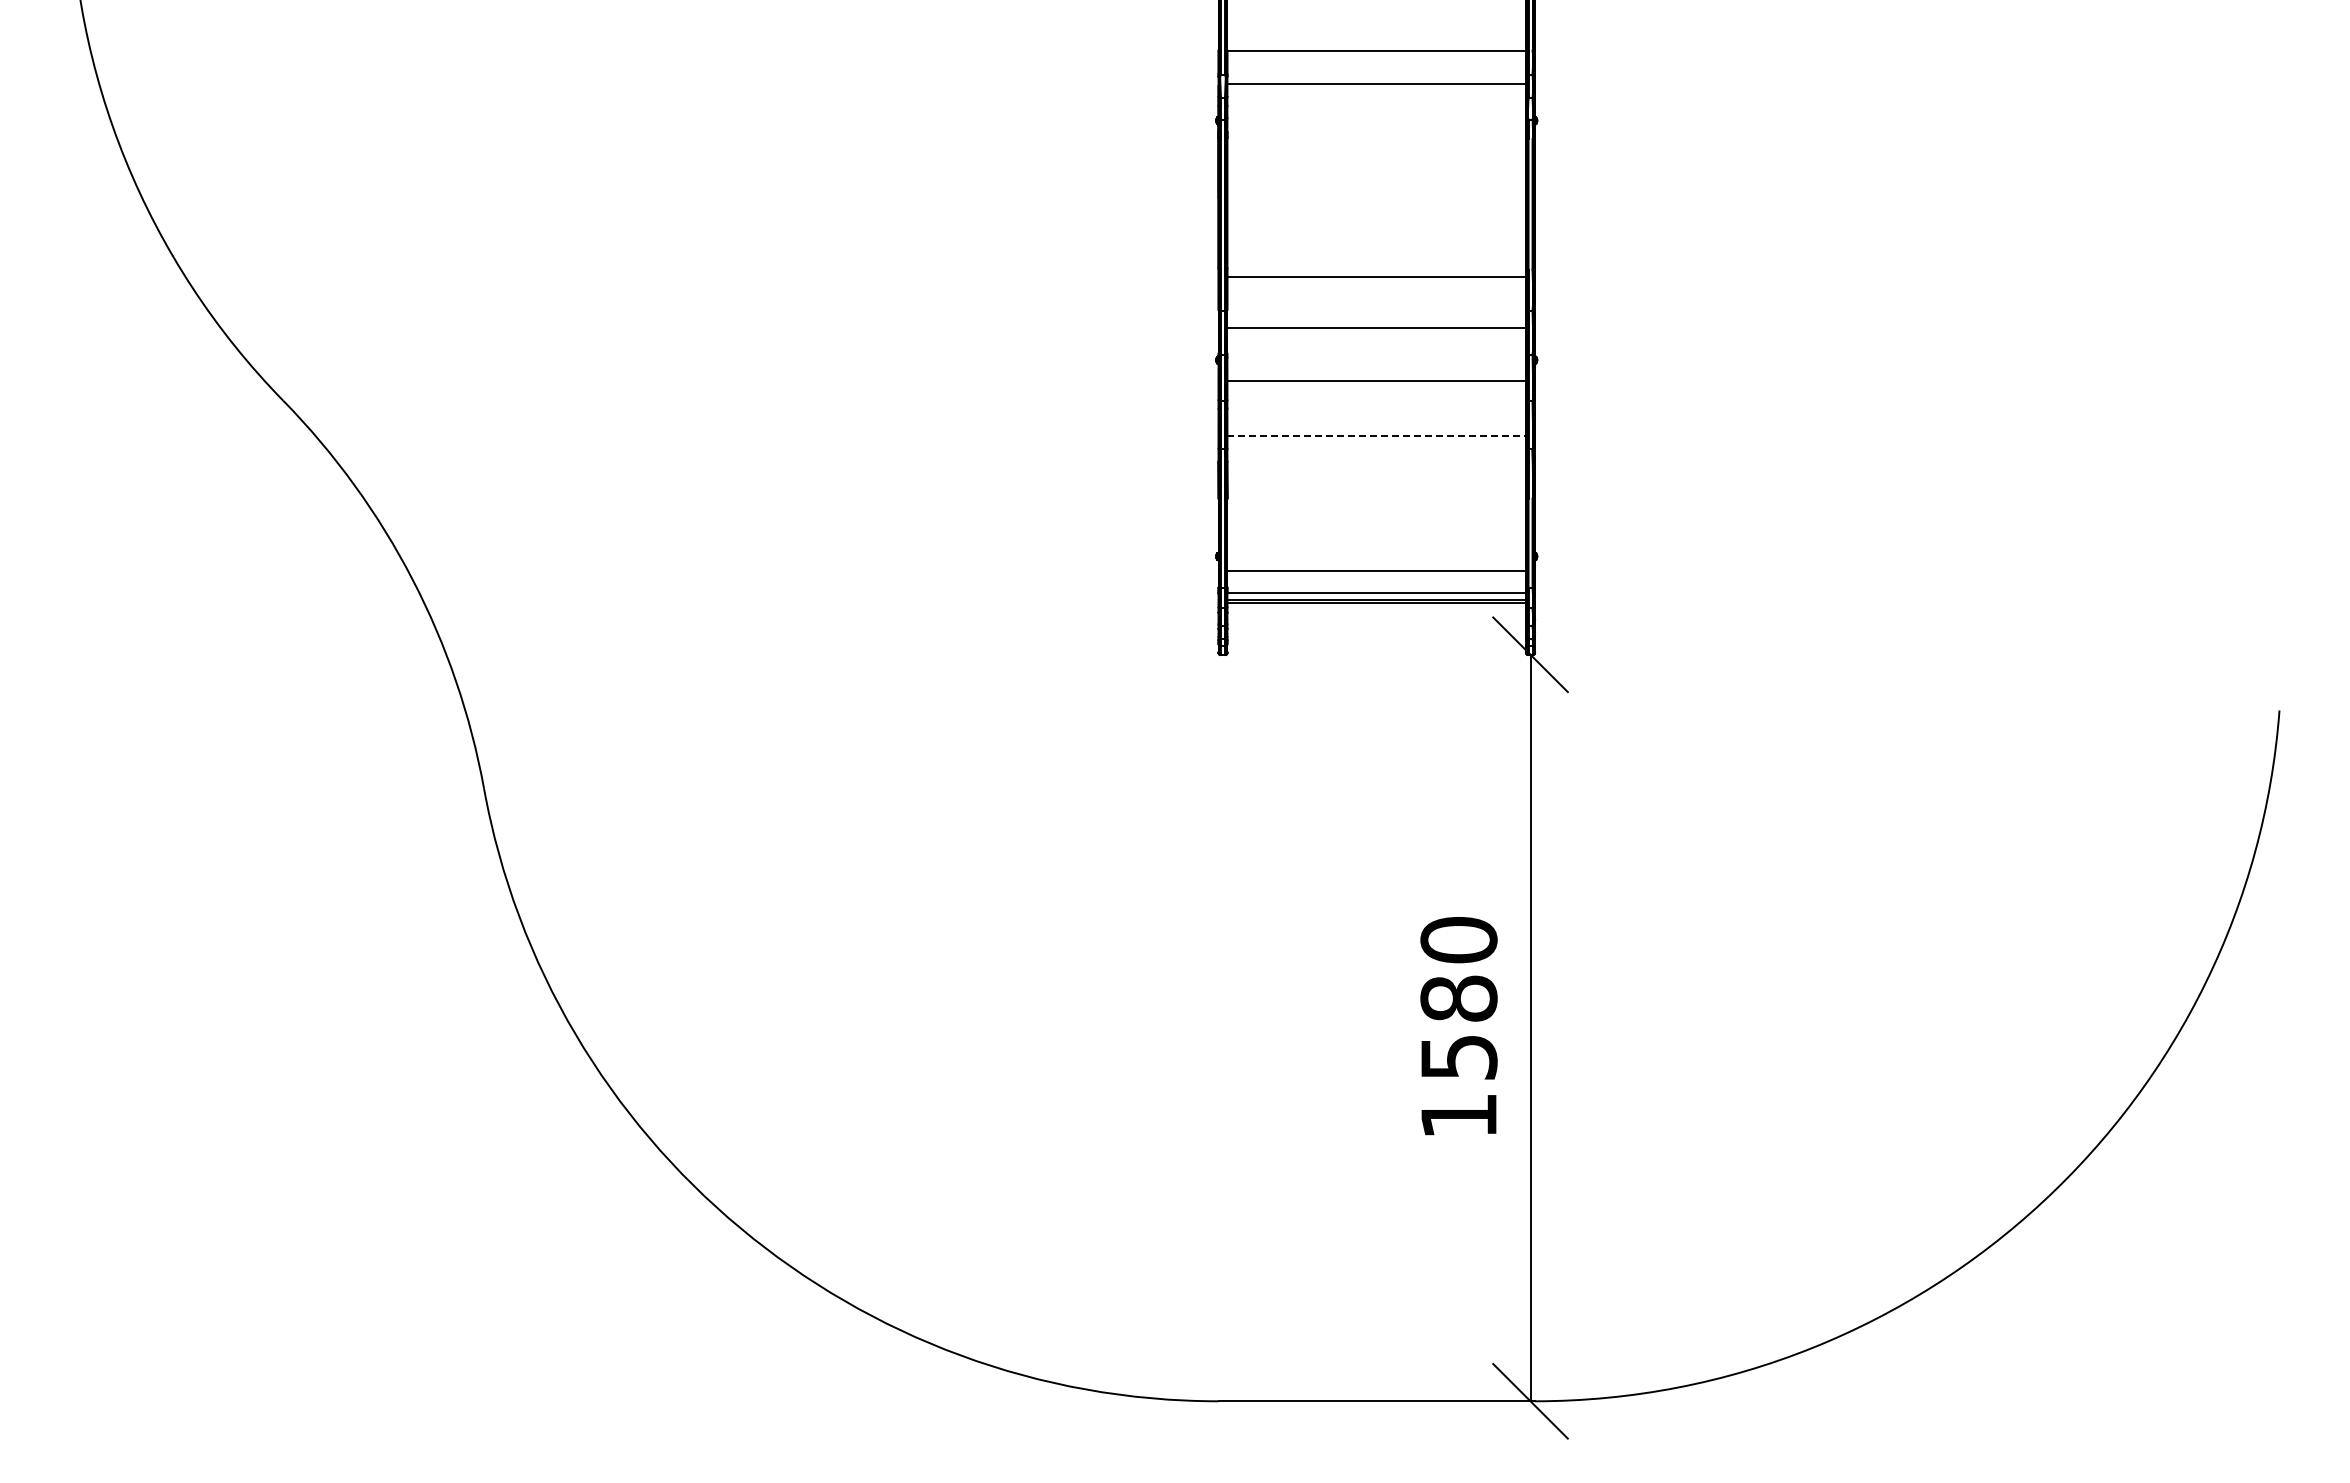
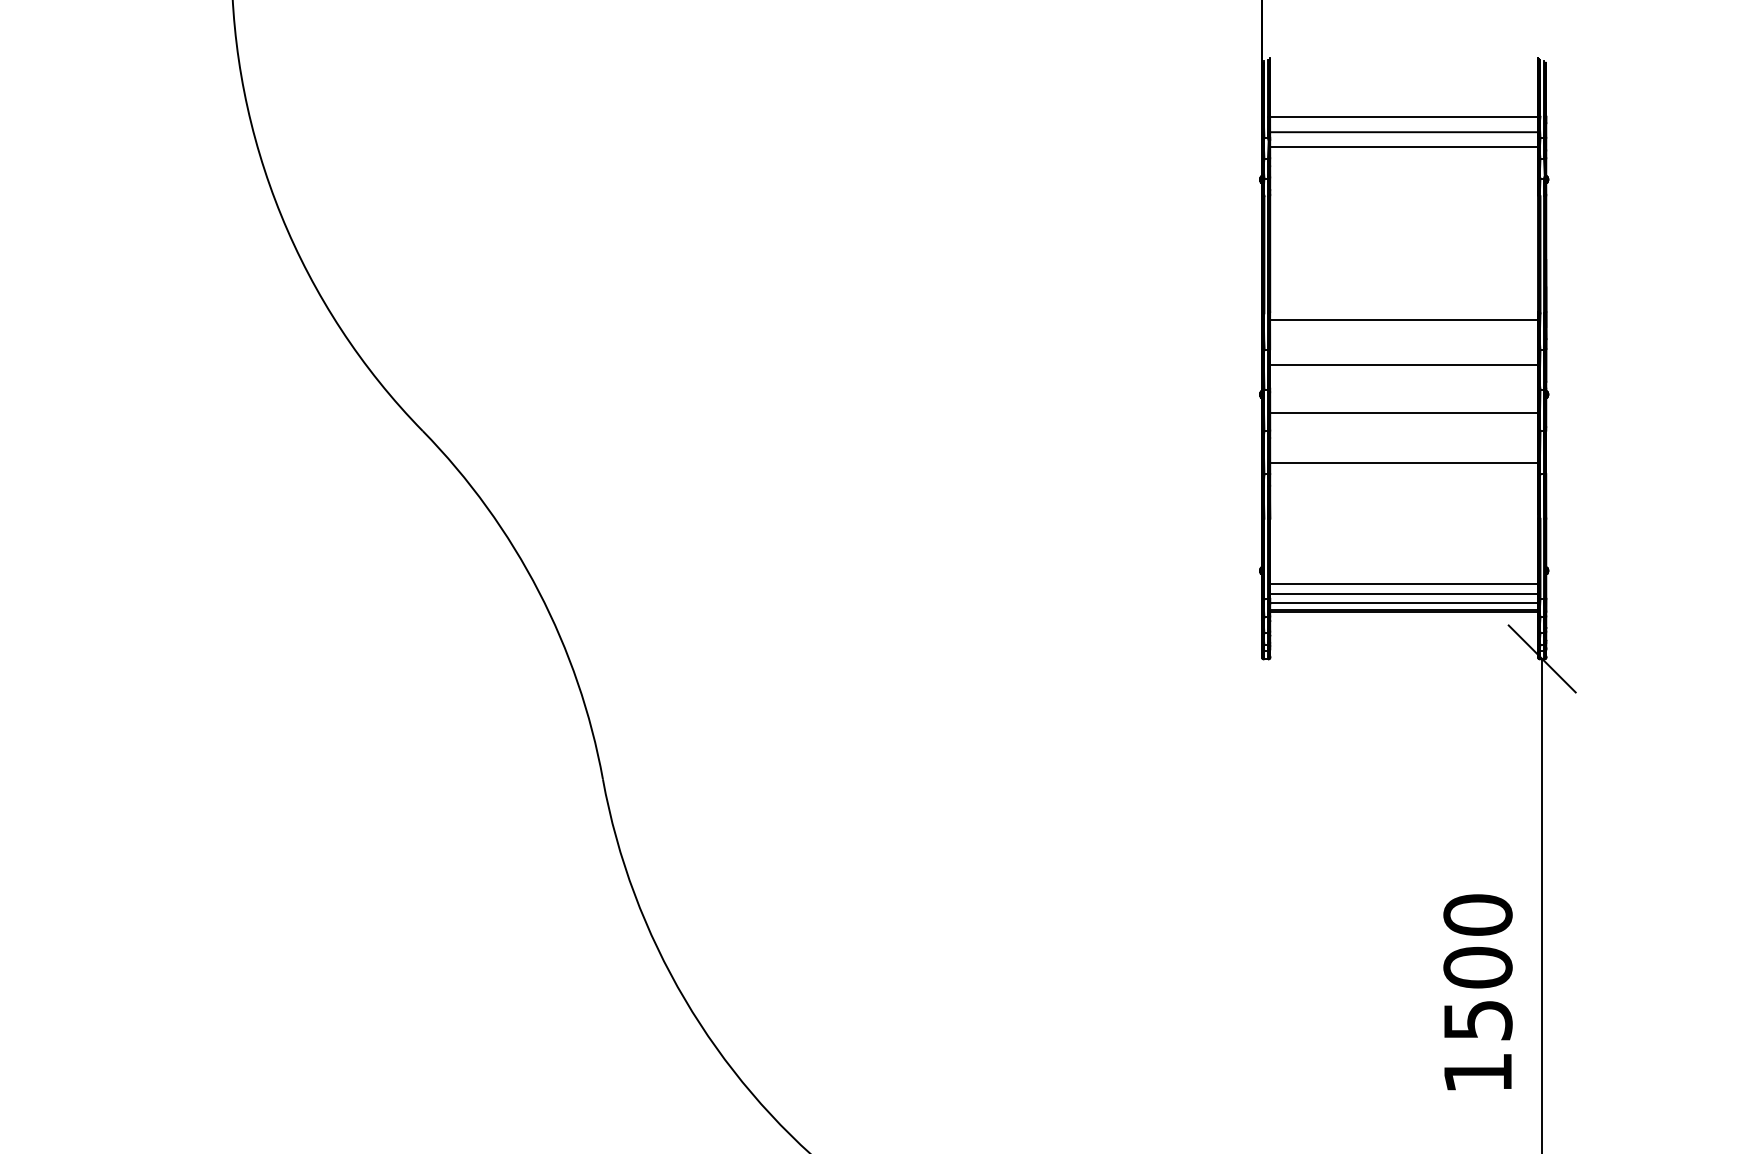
line: (1376, 67) -> (1403, 131), added
line: (1377, 436) -> (1404, 463), dashed -> solid
line: (1376, 582) -> (1403, 594), added
text: (1458, 998) -> (1477, 967), 1580 -> 1500

